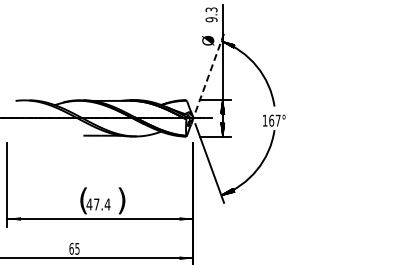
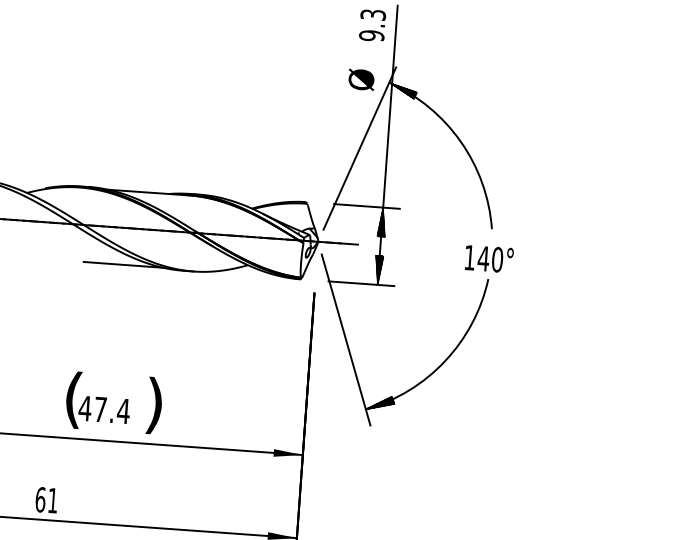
line: (209, 73) -> (359, 149), dashed -> solid
text: (274, 120) -> (489, 258), 167° -> 140°
text: (77, 248) -> (53, 499), 65 -> 61

